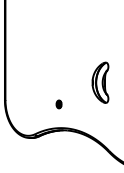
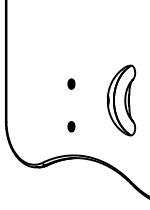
part: (59, 68) -> (71, 83), added
part: (100, 82) -> (121, 100), size x1.43

